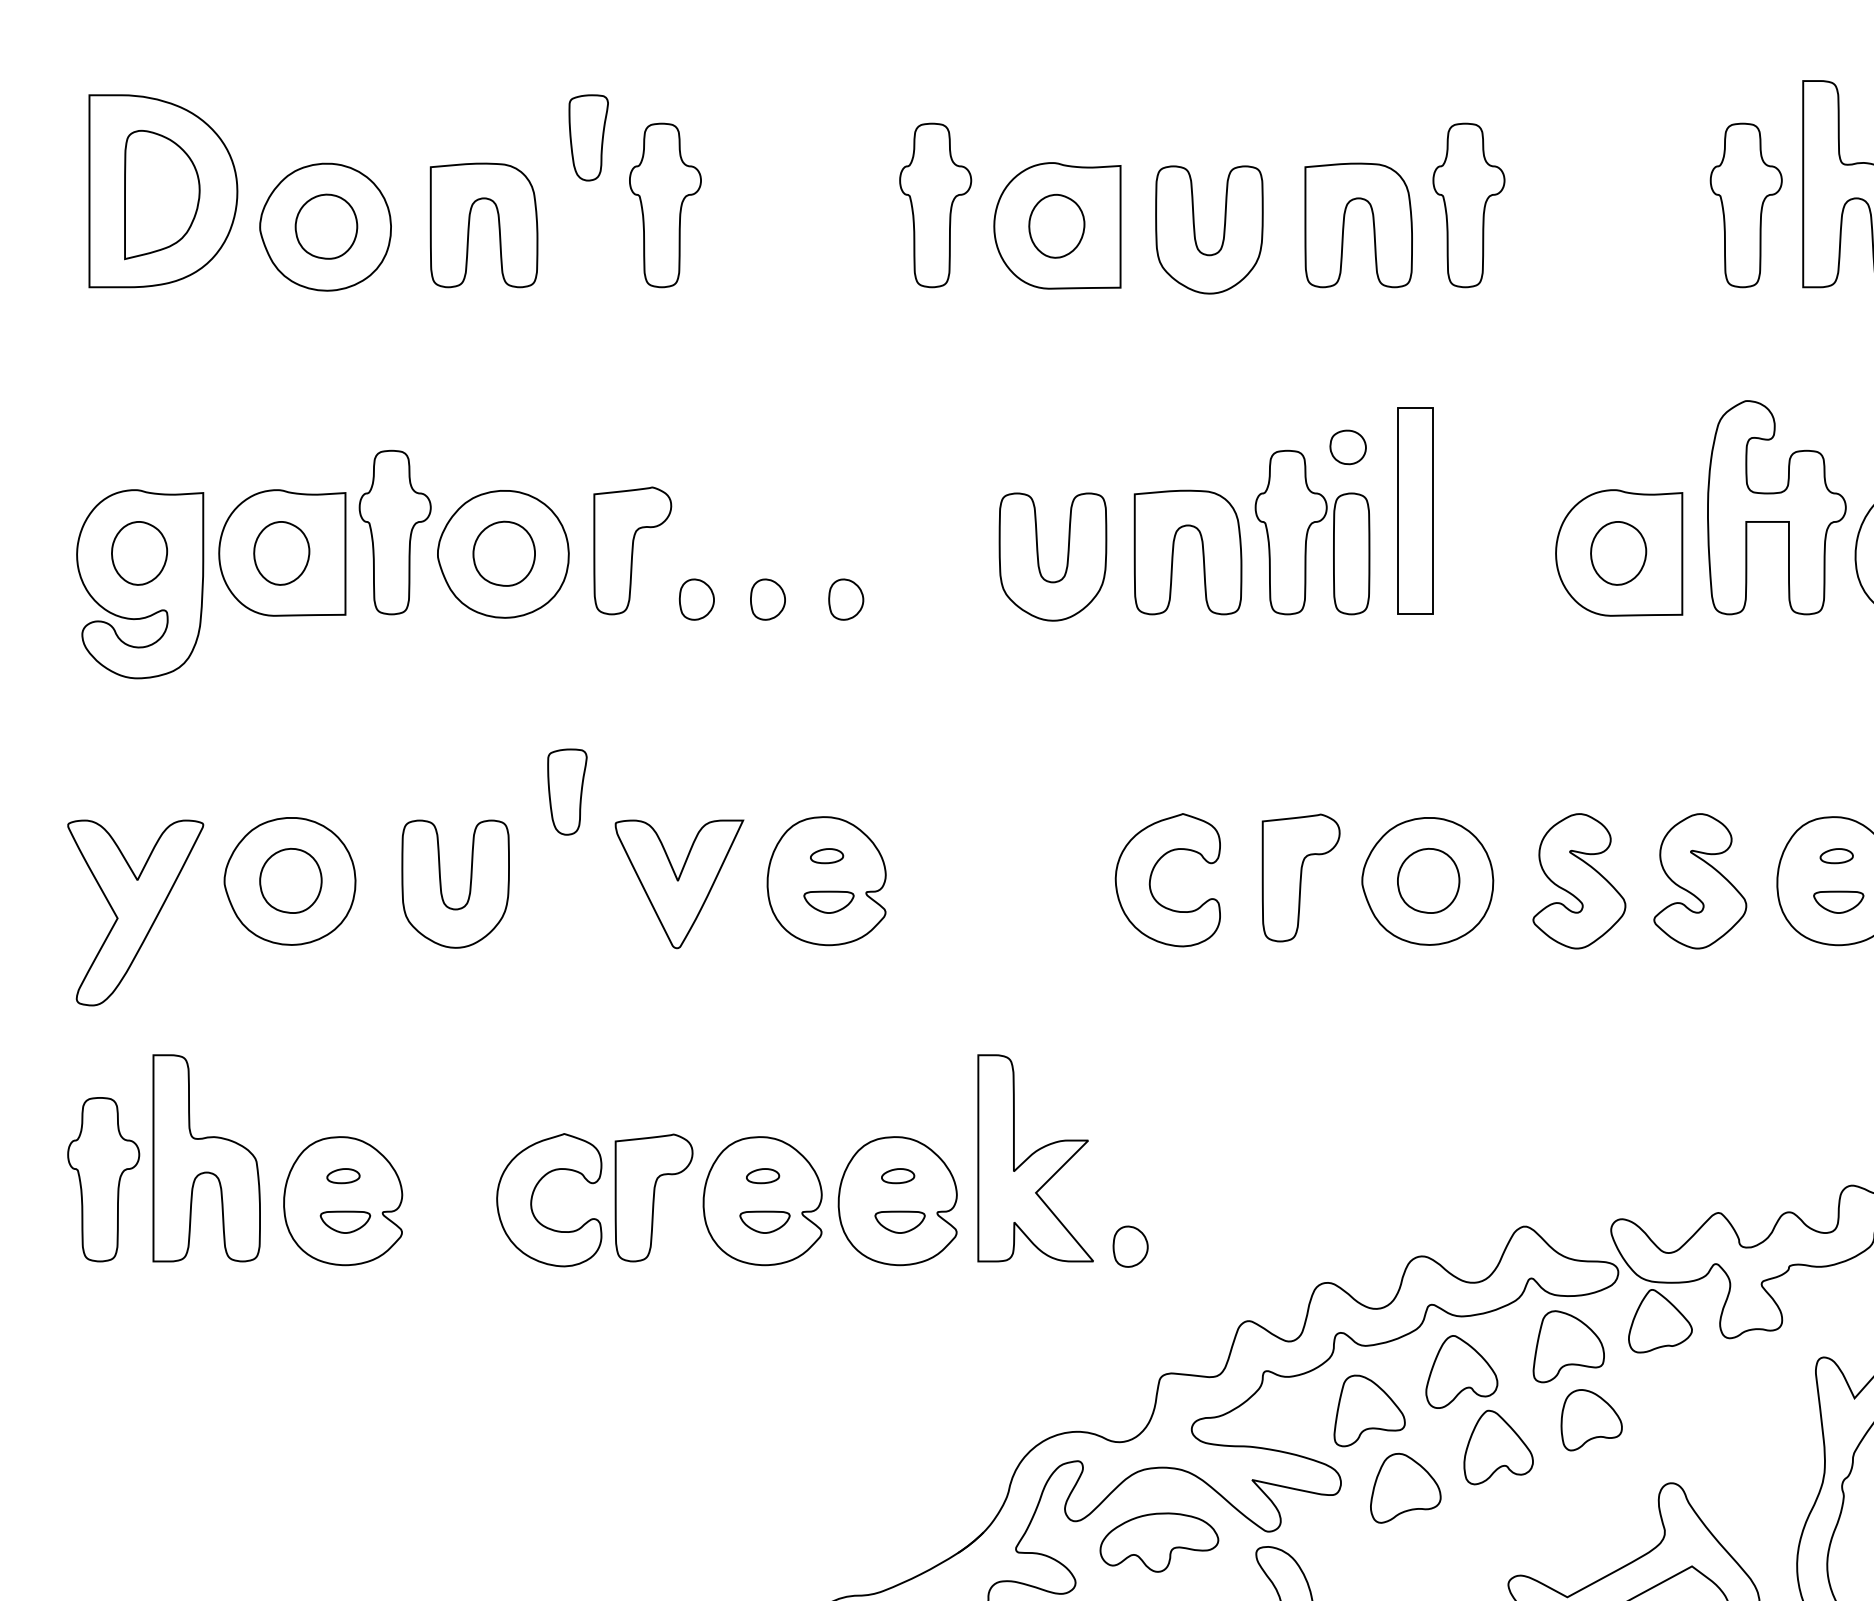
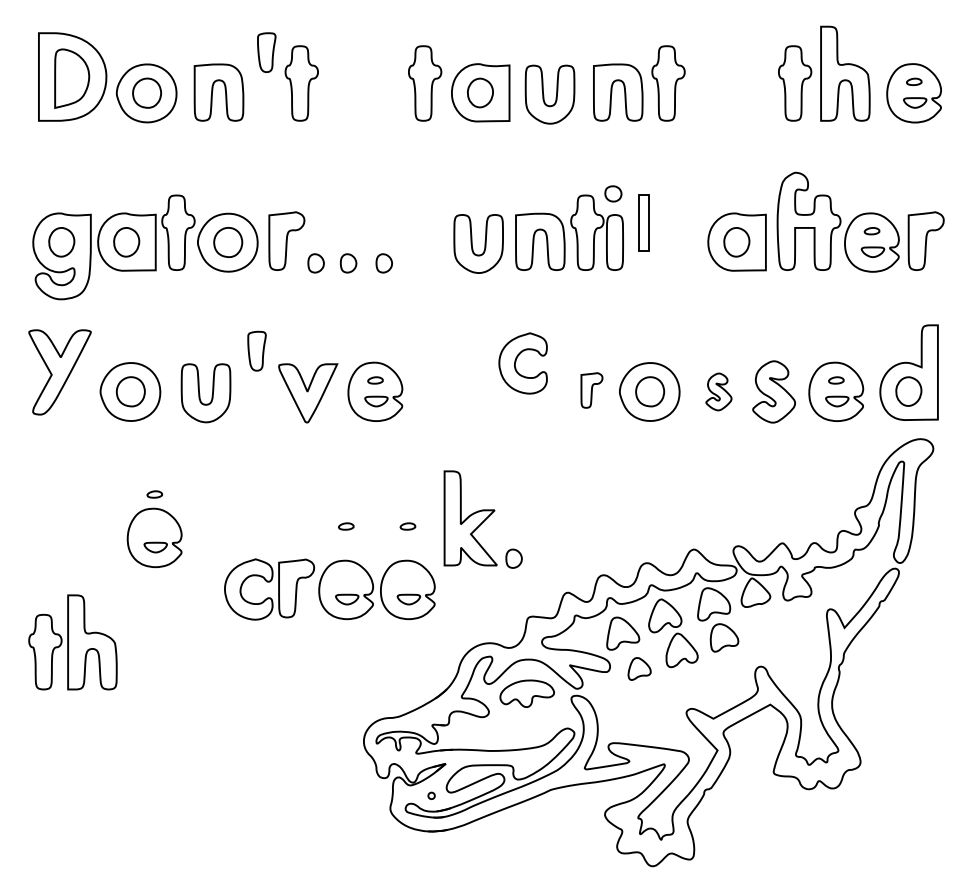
part: (1414, 509) -> (643, 222), size x0.6
part: (1153, 878) -> (516, 362), moved
part: (1300, 878) -> (591, 390), size x0.6
part: (1578, 880) -> (718, 391), size x0.6
part: (134, 913) -> (59, 372), moved
part: (163, 1158) -> (72, 642), moved
part: (342, 1176) -> (154, 494), moved
part: (726, 1200) -> (329, 589), moved
part: (1405, 1487) -> (639, 668), size x0.7

